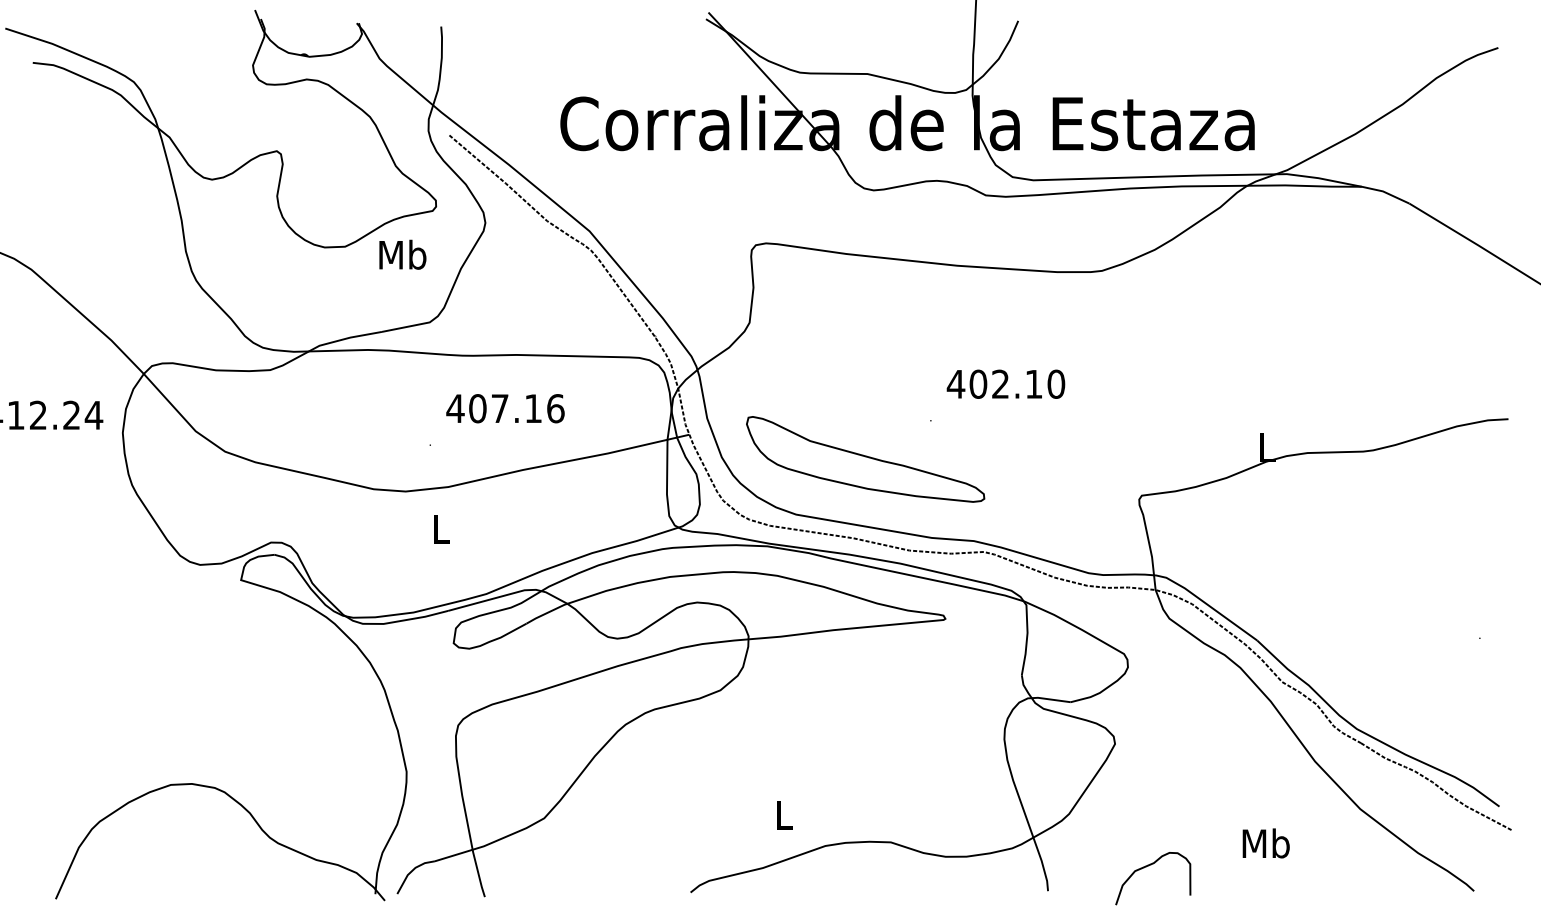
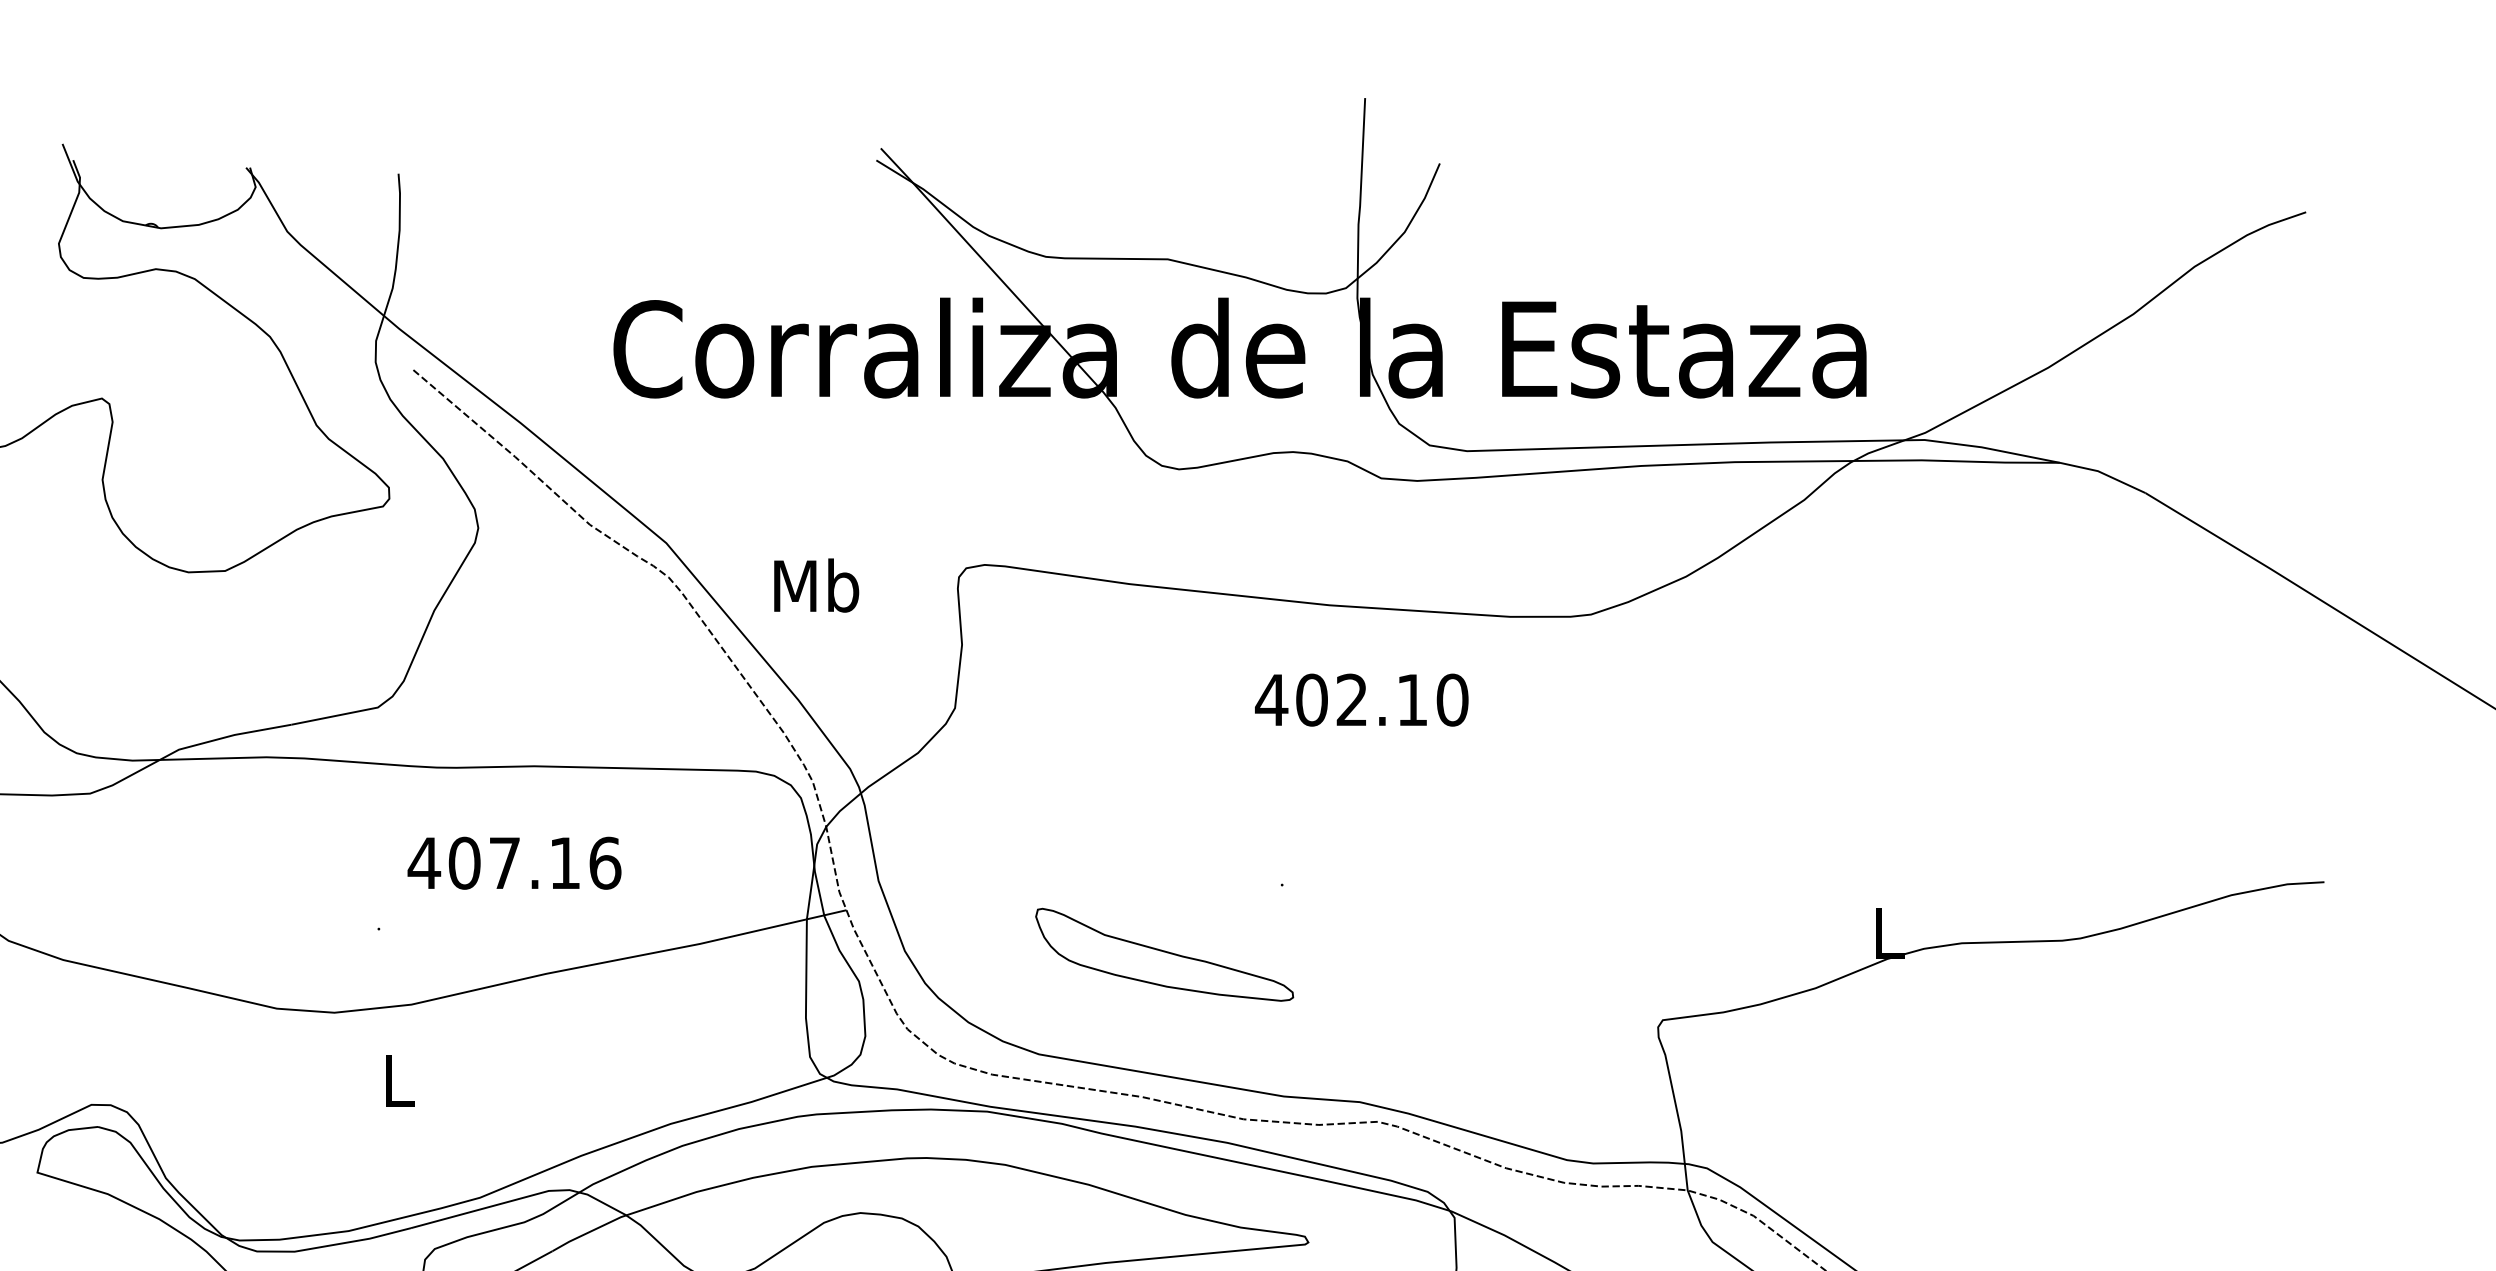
text: (402, 254) -> (815, 585), moved
text: (1005, 383) -> (1360, 698), moved
part: (865, 459) -> (1164, 954), size x0.6

